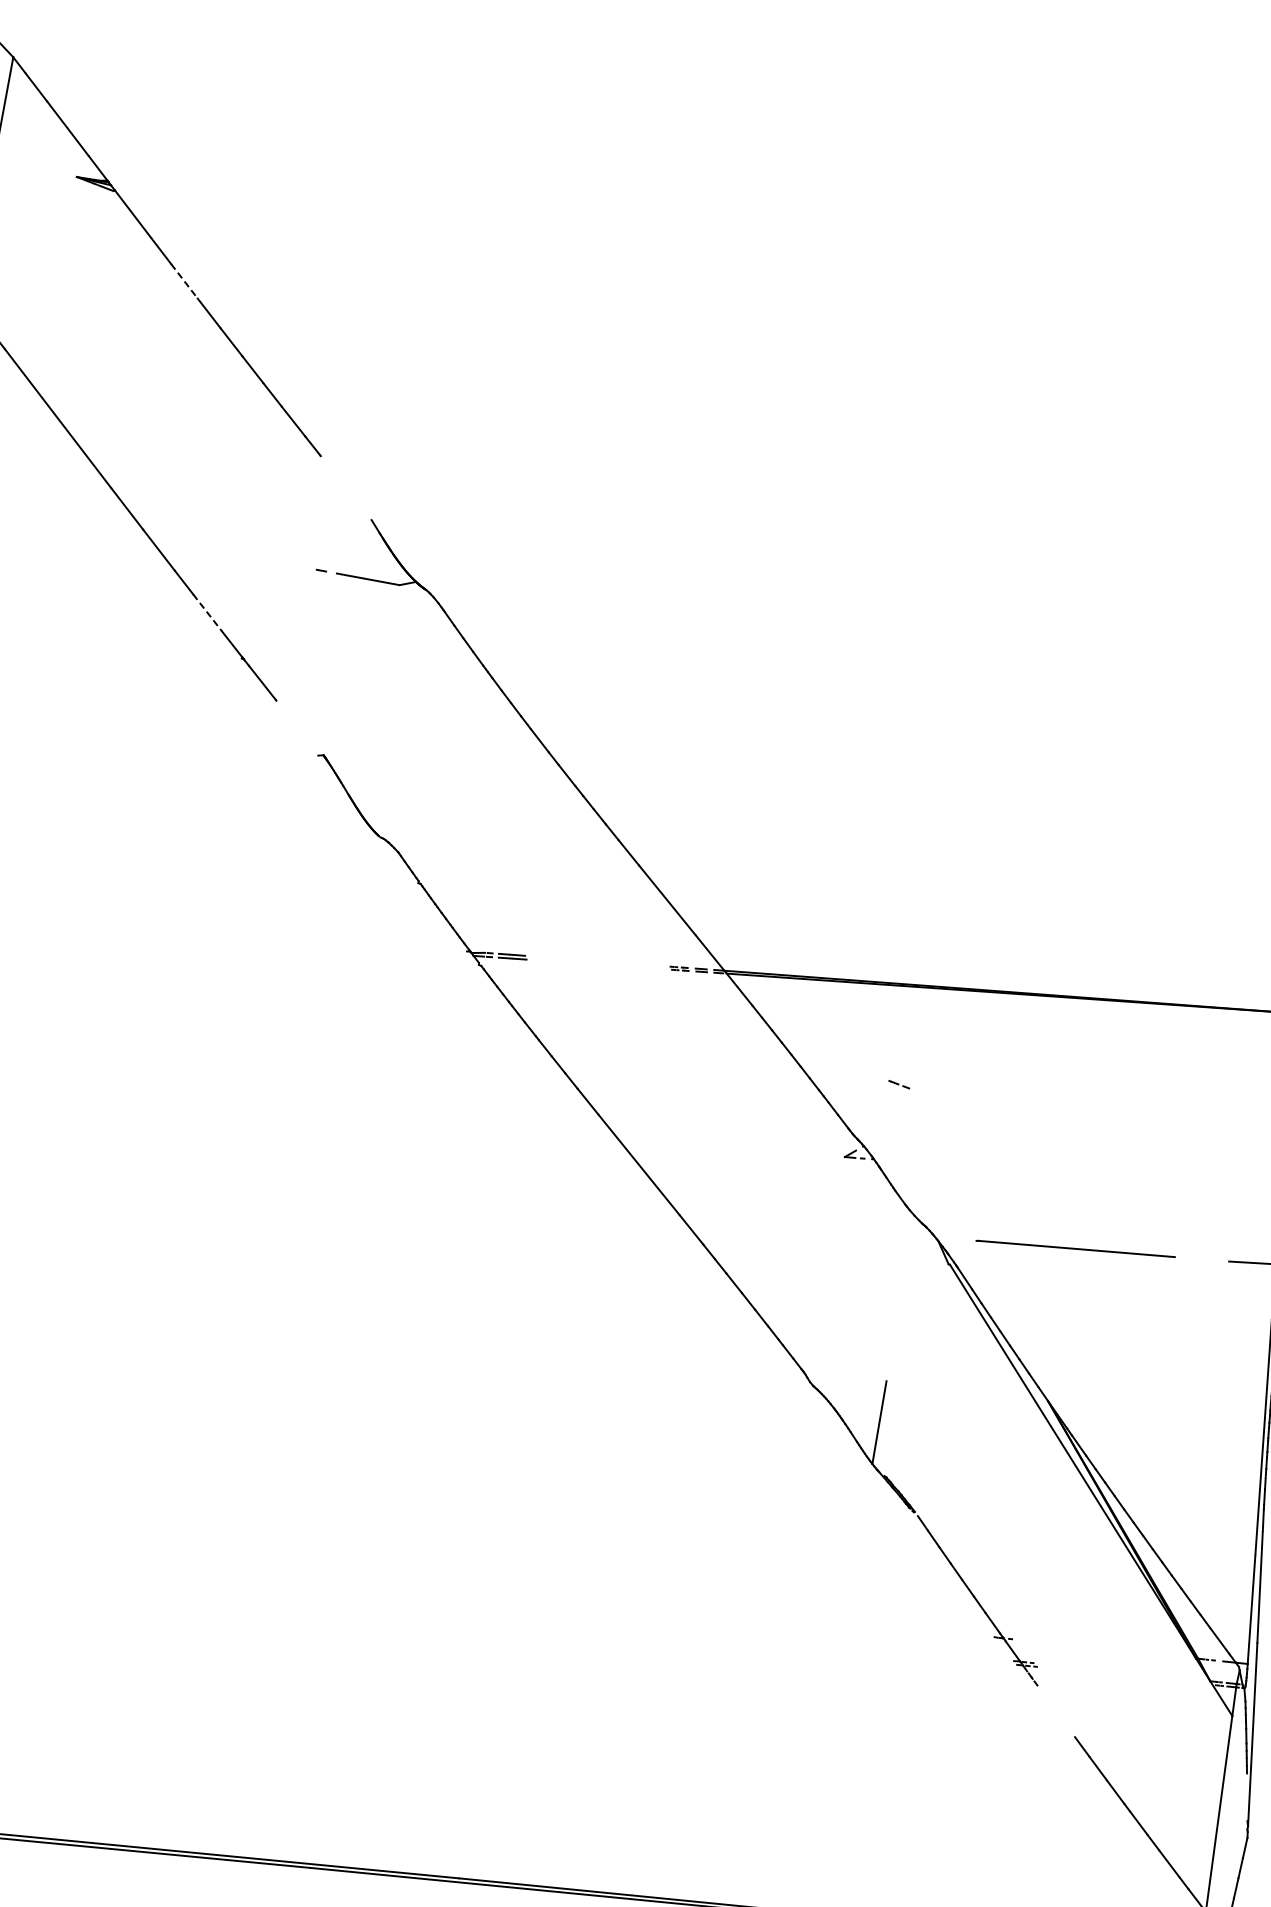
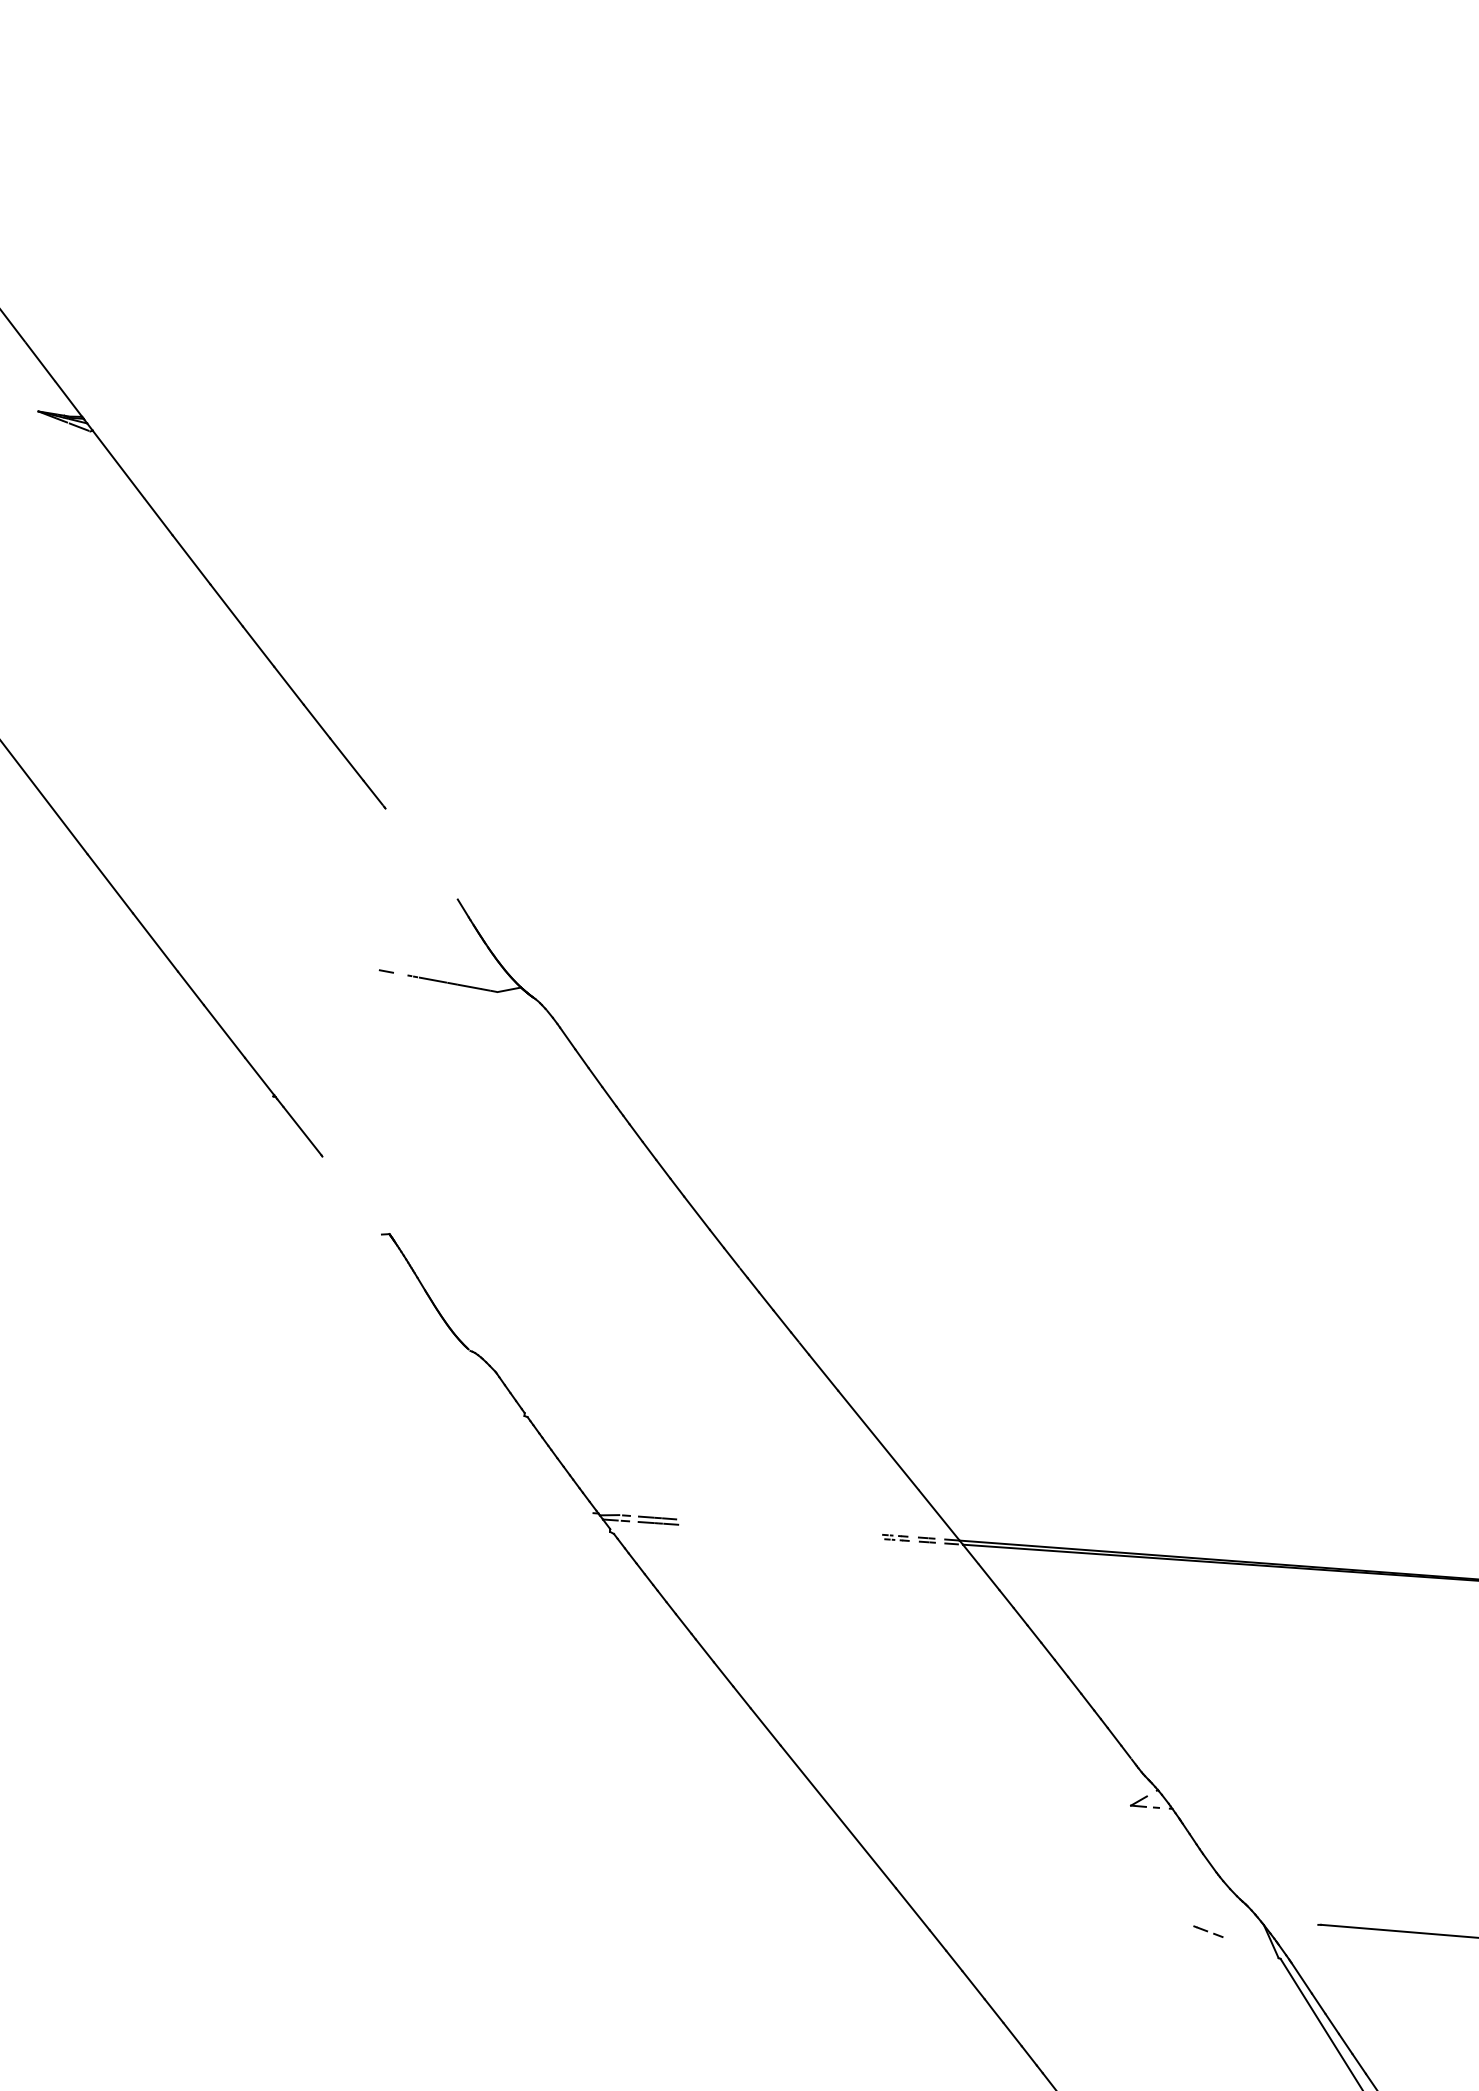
line: (184, 281) -> (191, 560), dashed -> solid
line: (207, 612) -> (224, 1030), dashed -> solid
line: (899, 1084) -> (1208, 1931), moved

